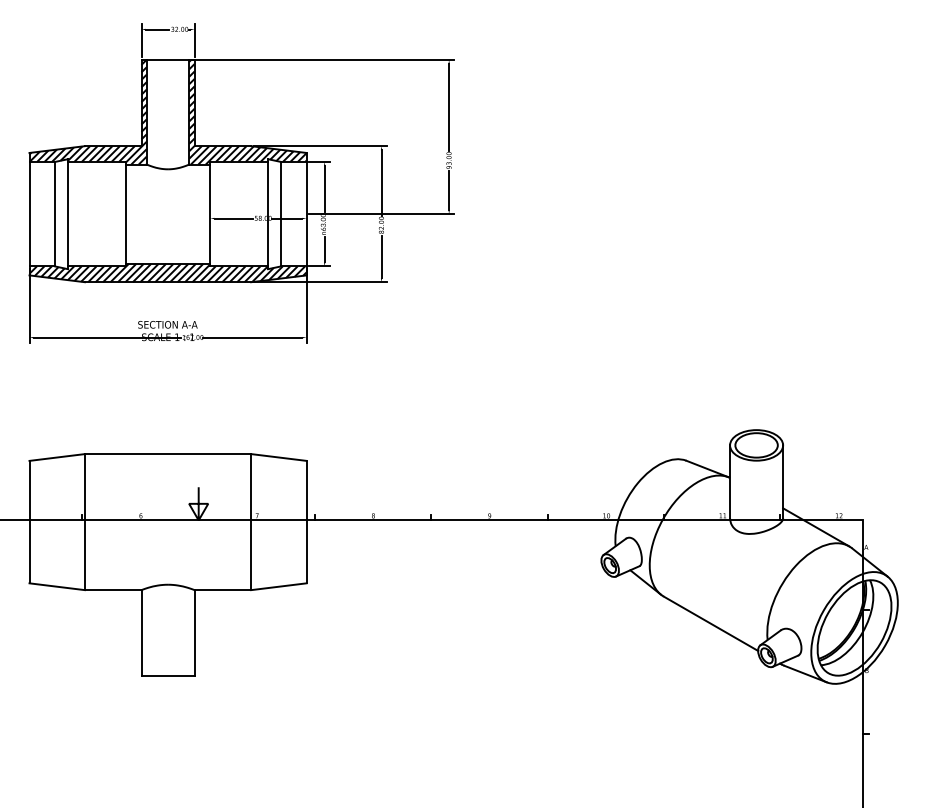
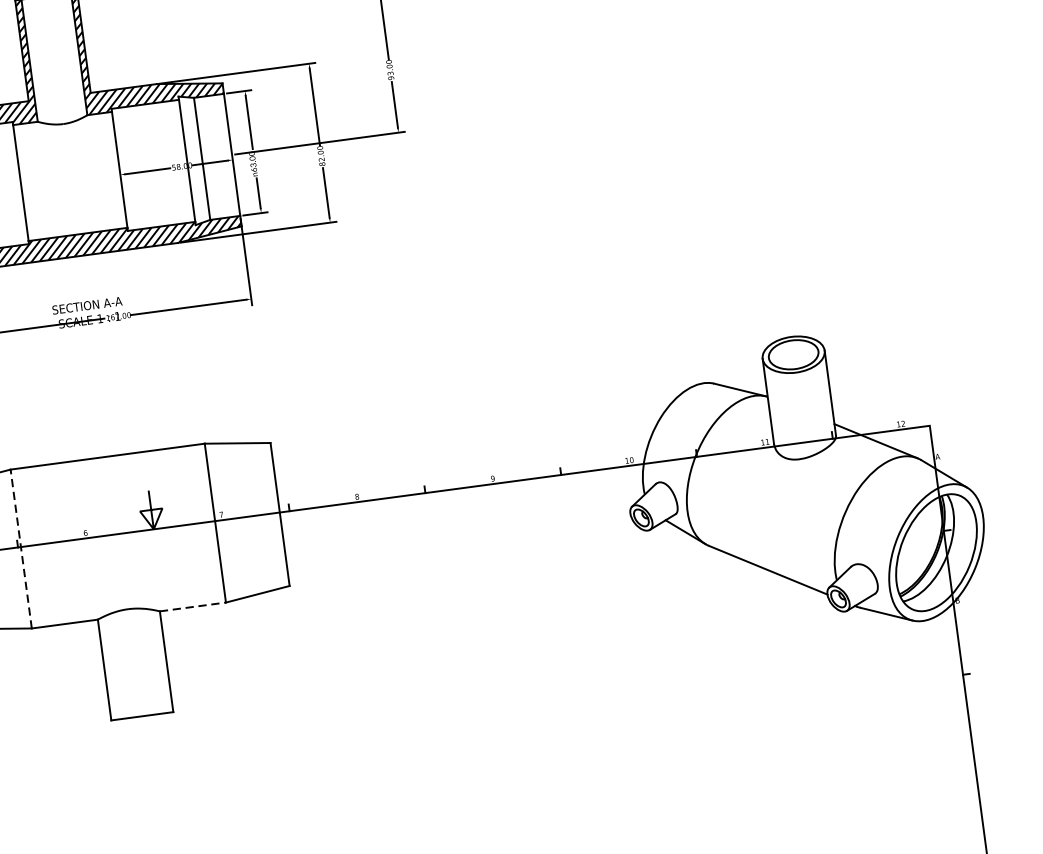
line: (84, 521) -> (20, 548), solid -> dashed
line: (223, 590) -> (193, 607), solid -> dashed

